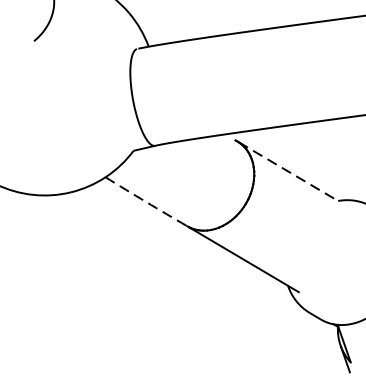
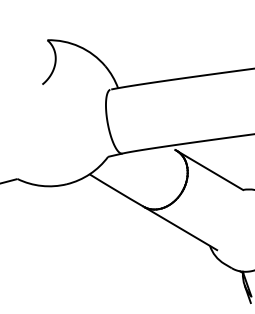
line: (288, 171) -> (210, 170), dashed -> solid
arc: (146, 201) -> (116, 190), dashed -> solid

